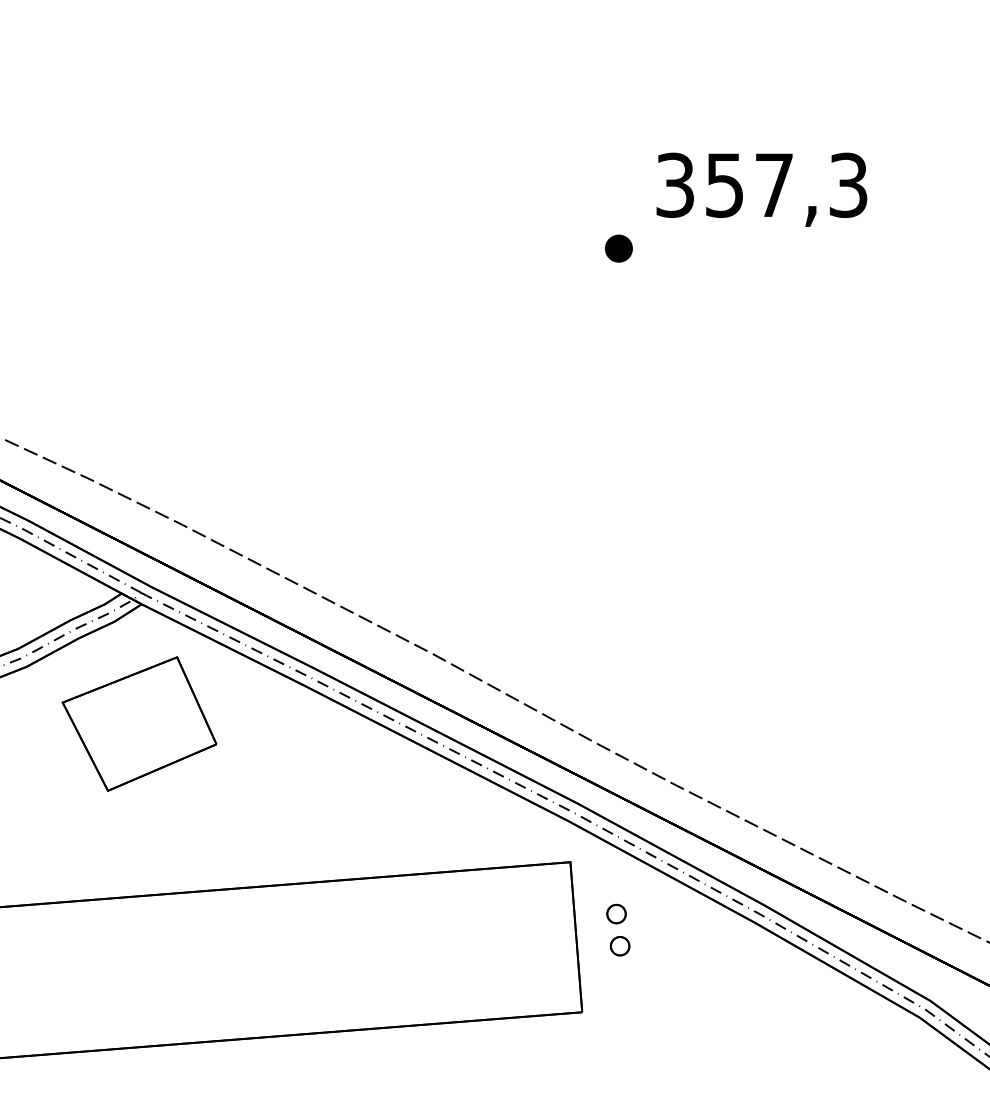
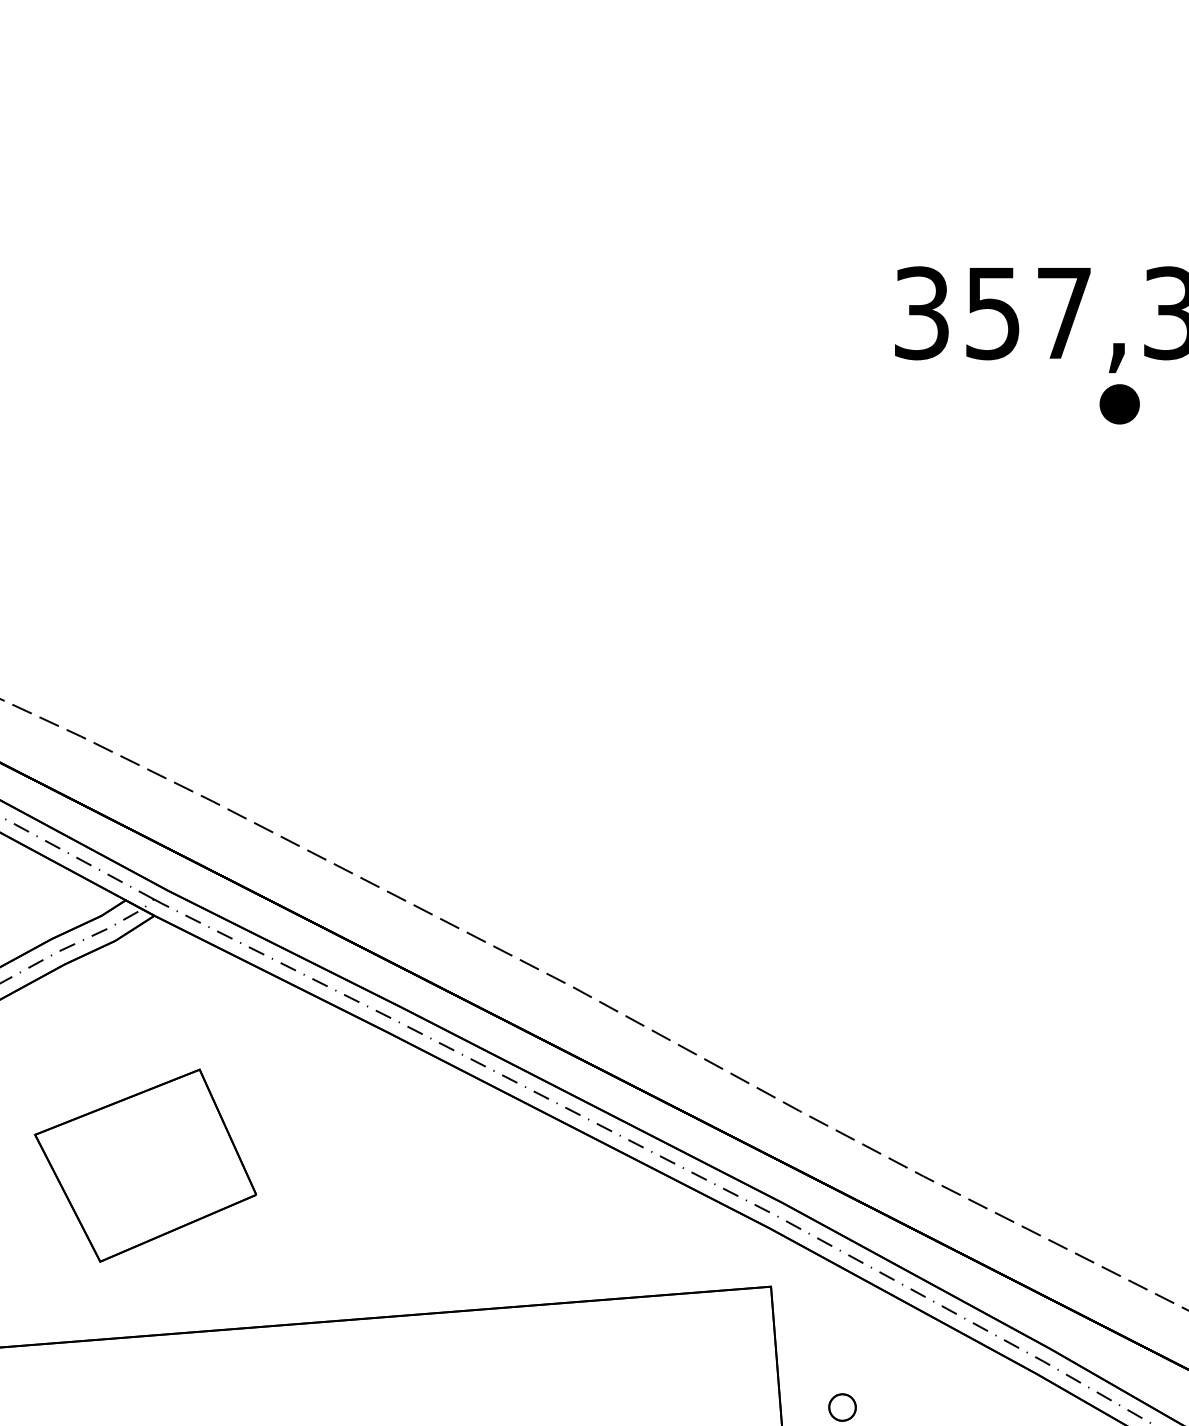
part: (618, 248) -> (1119, 404), moved
part: (139, 723) -> (145, 1164), moved
part: (616, 913) -> (837, 1360), removed

